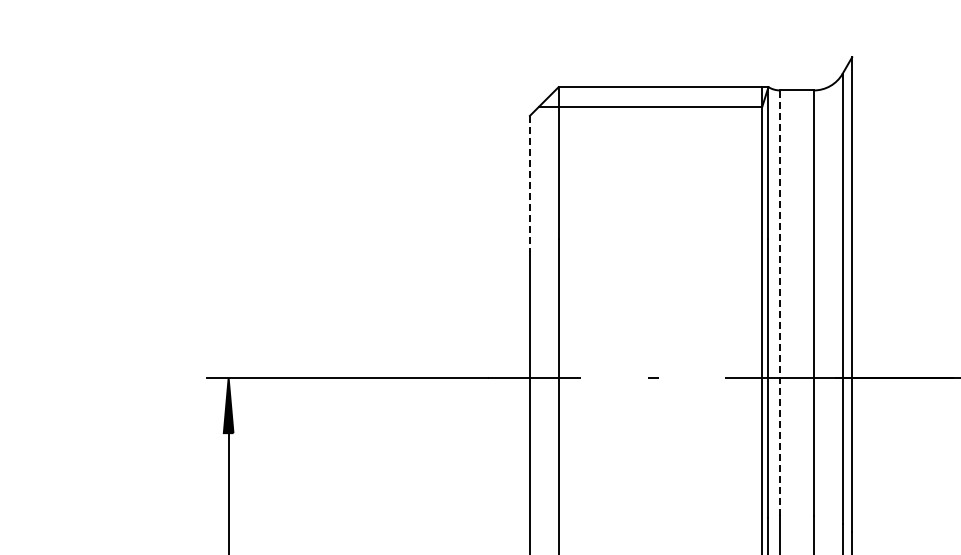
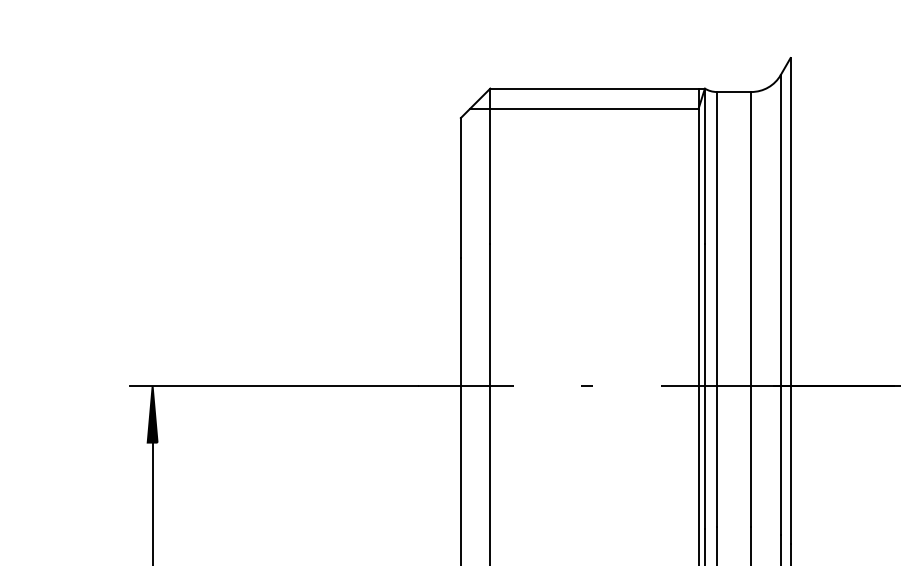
line: (529, 184) -> (460, 188), dashed -> solid
line: (780, 303) -> (717, 309), dashed -> solid

